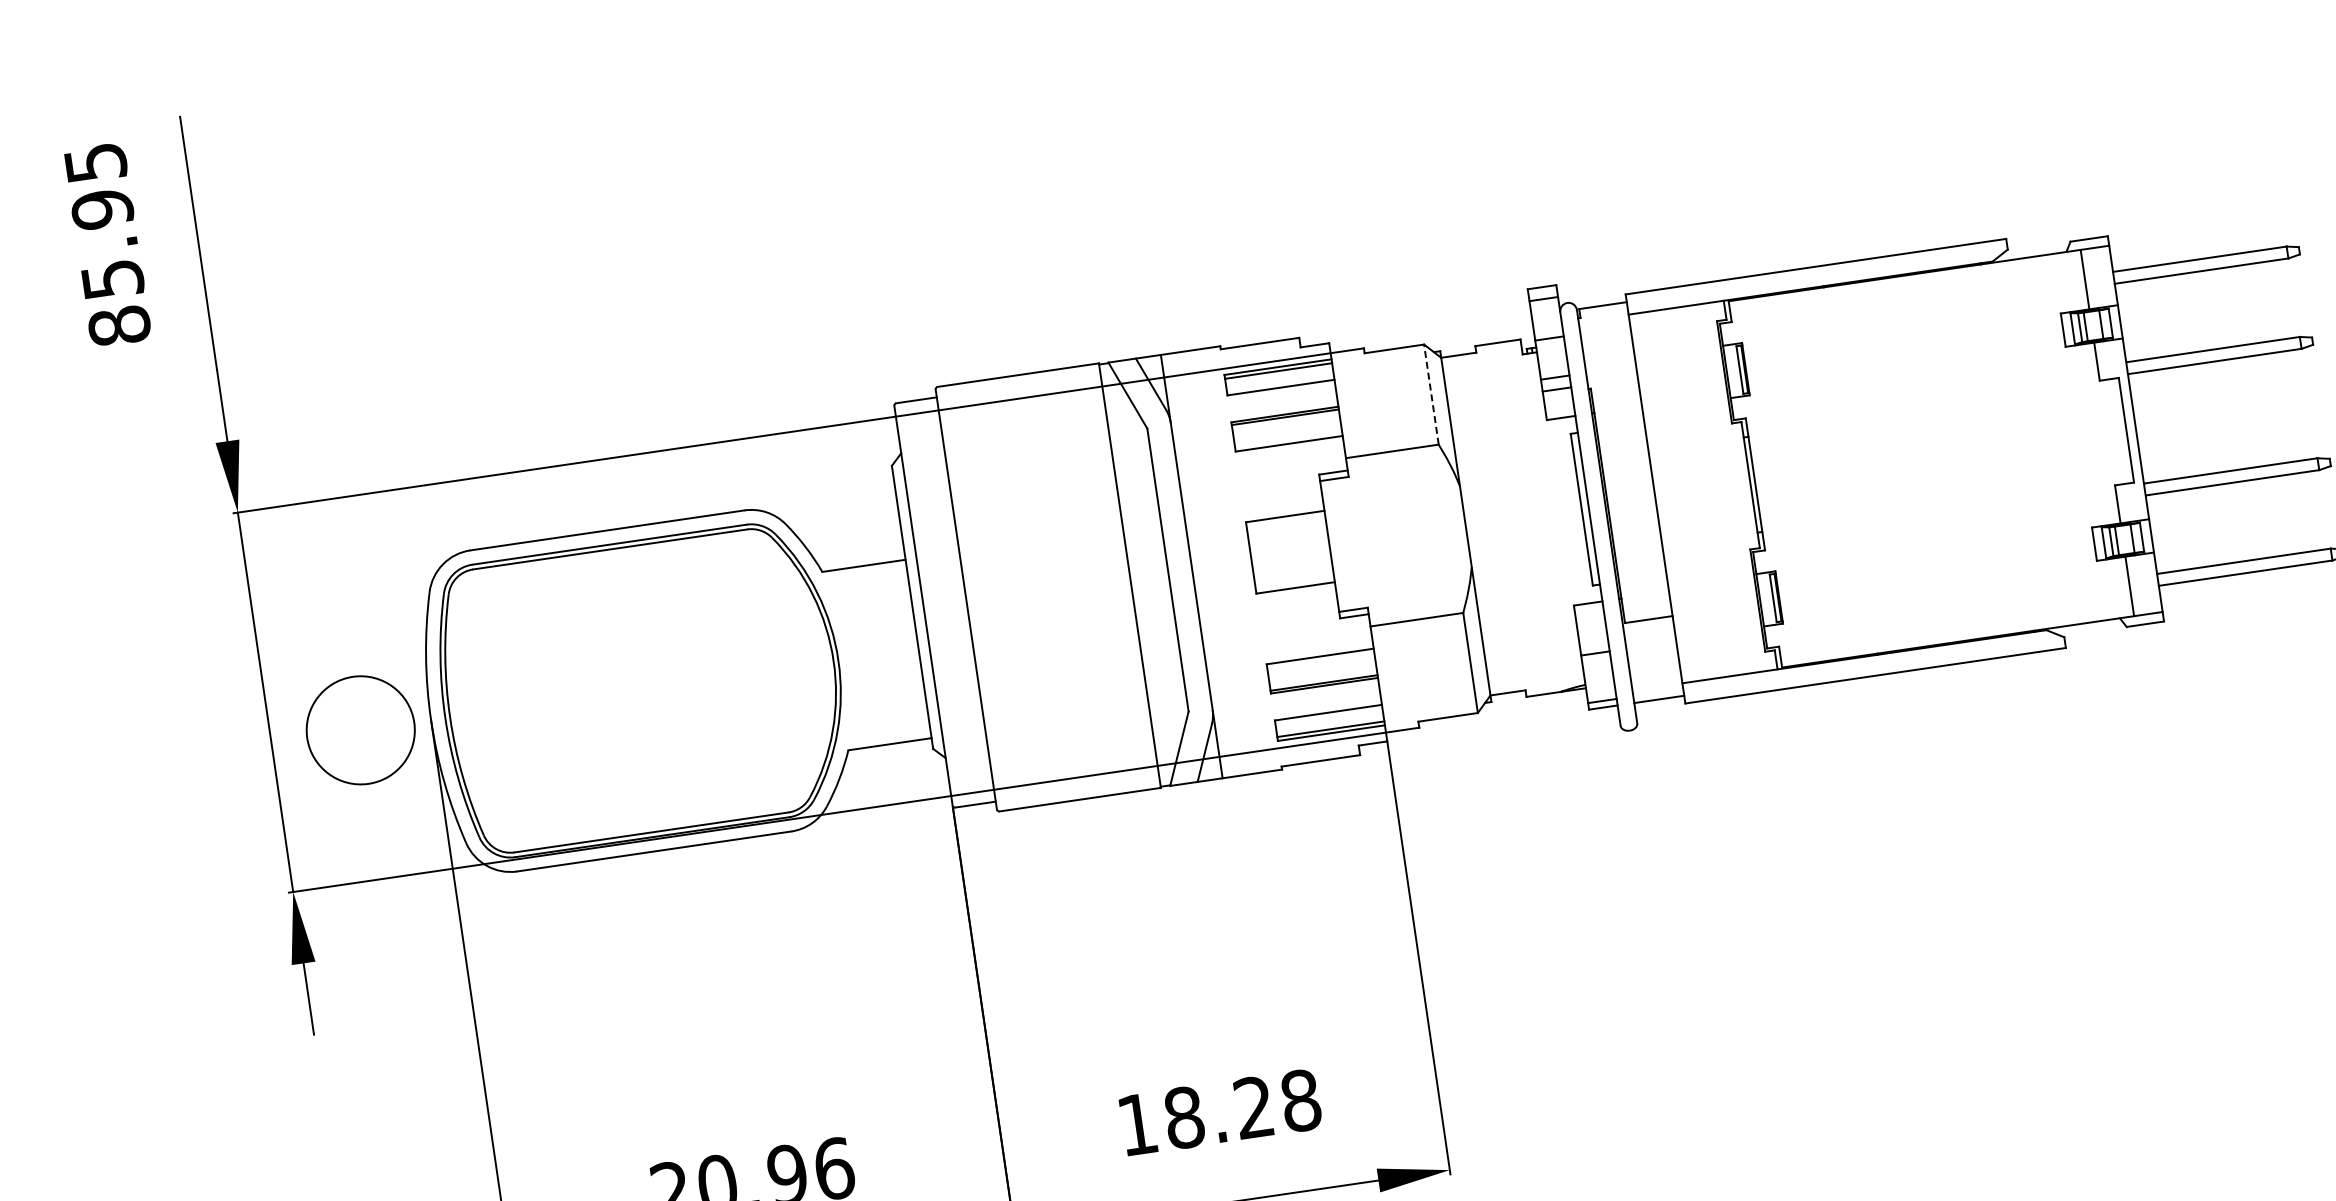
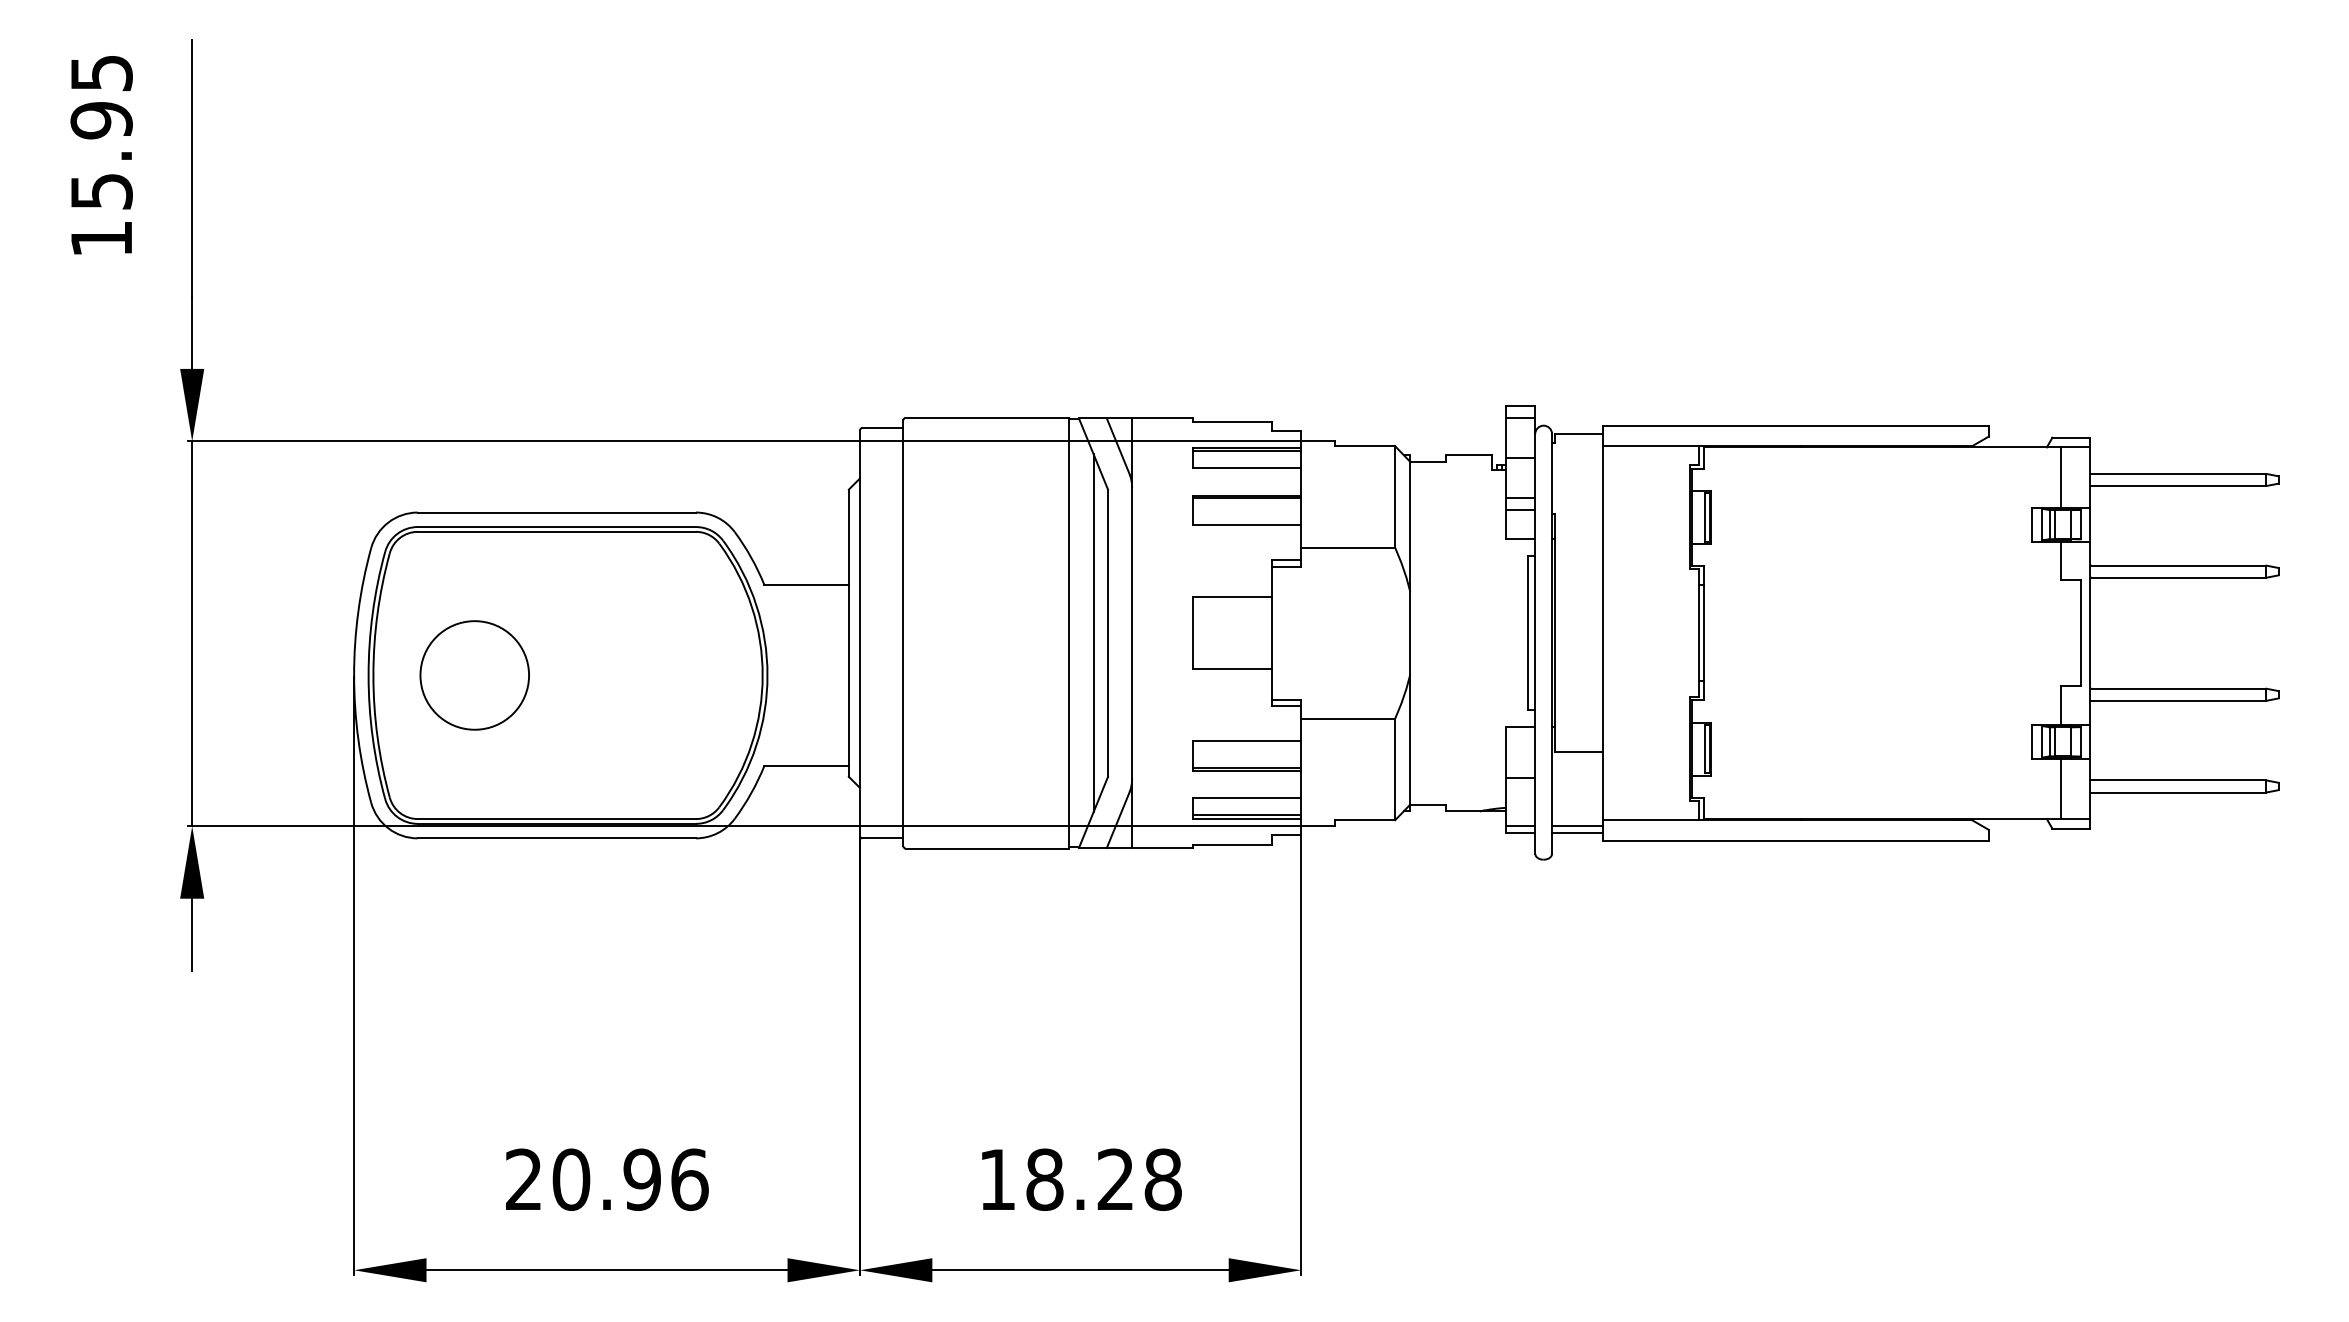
text: (119, 325) -> (101, 238), 85.95 -> 15.95
line: (1431, 395) -> (1395, 497), dashed -> solid
line: (1153, 572) -> (1093, 633), added
line: (1658, 693) -> (1577, 826), added
circle: (360, 730) -> (474, 675), moved

